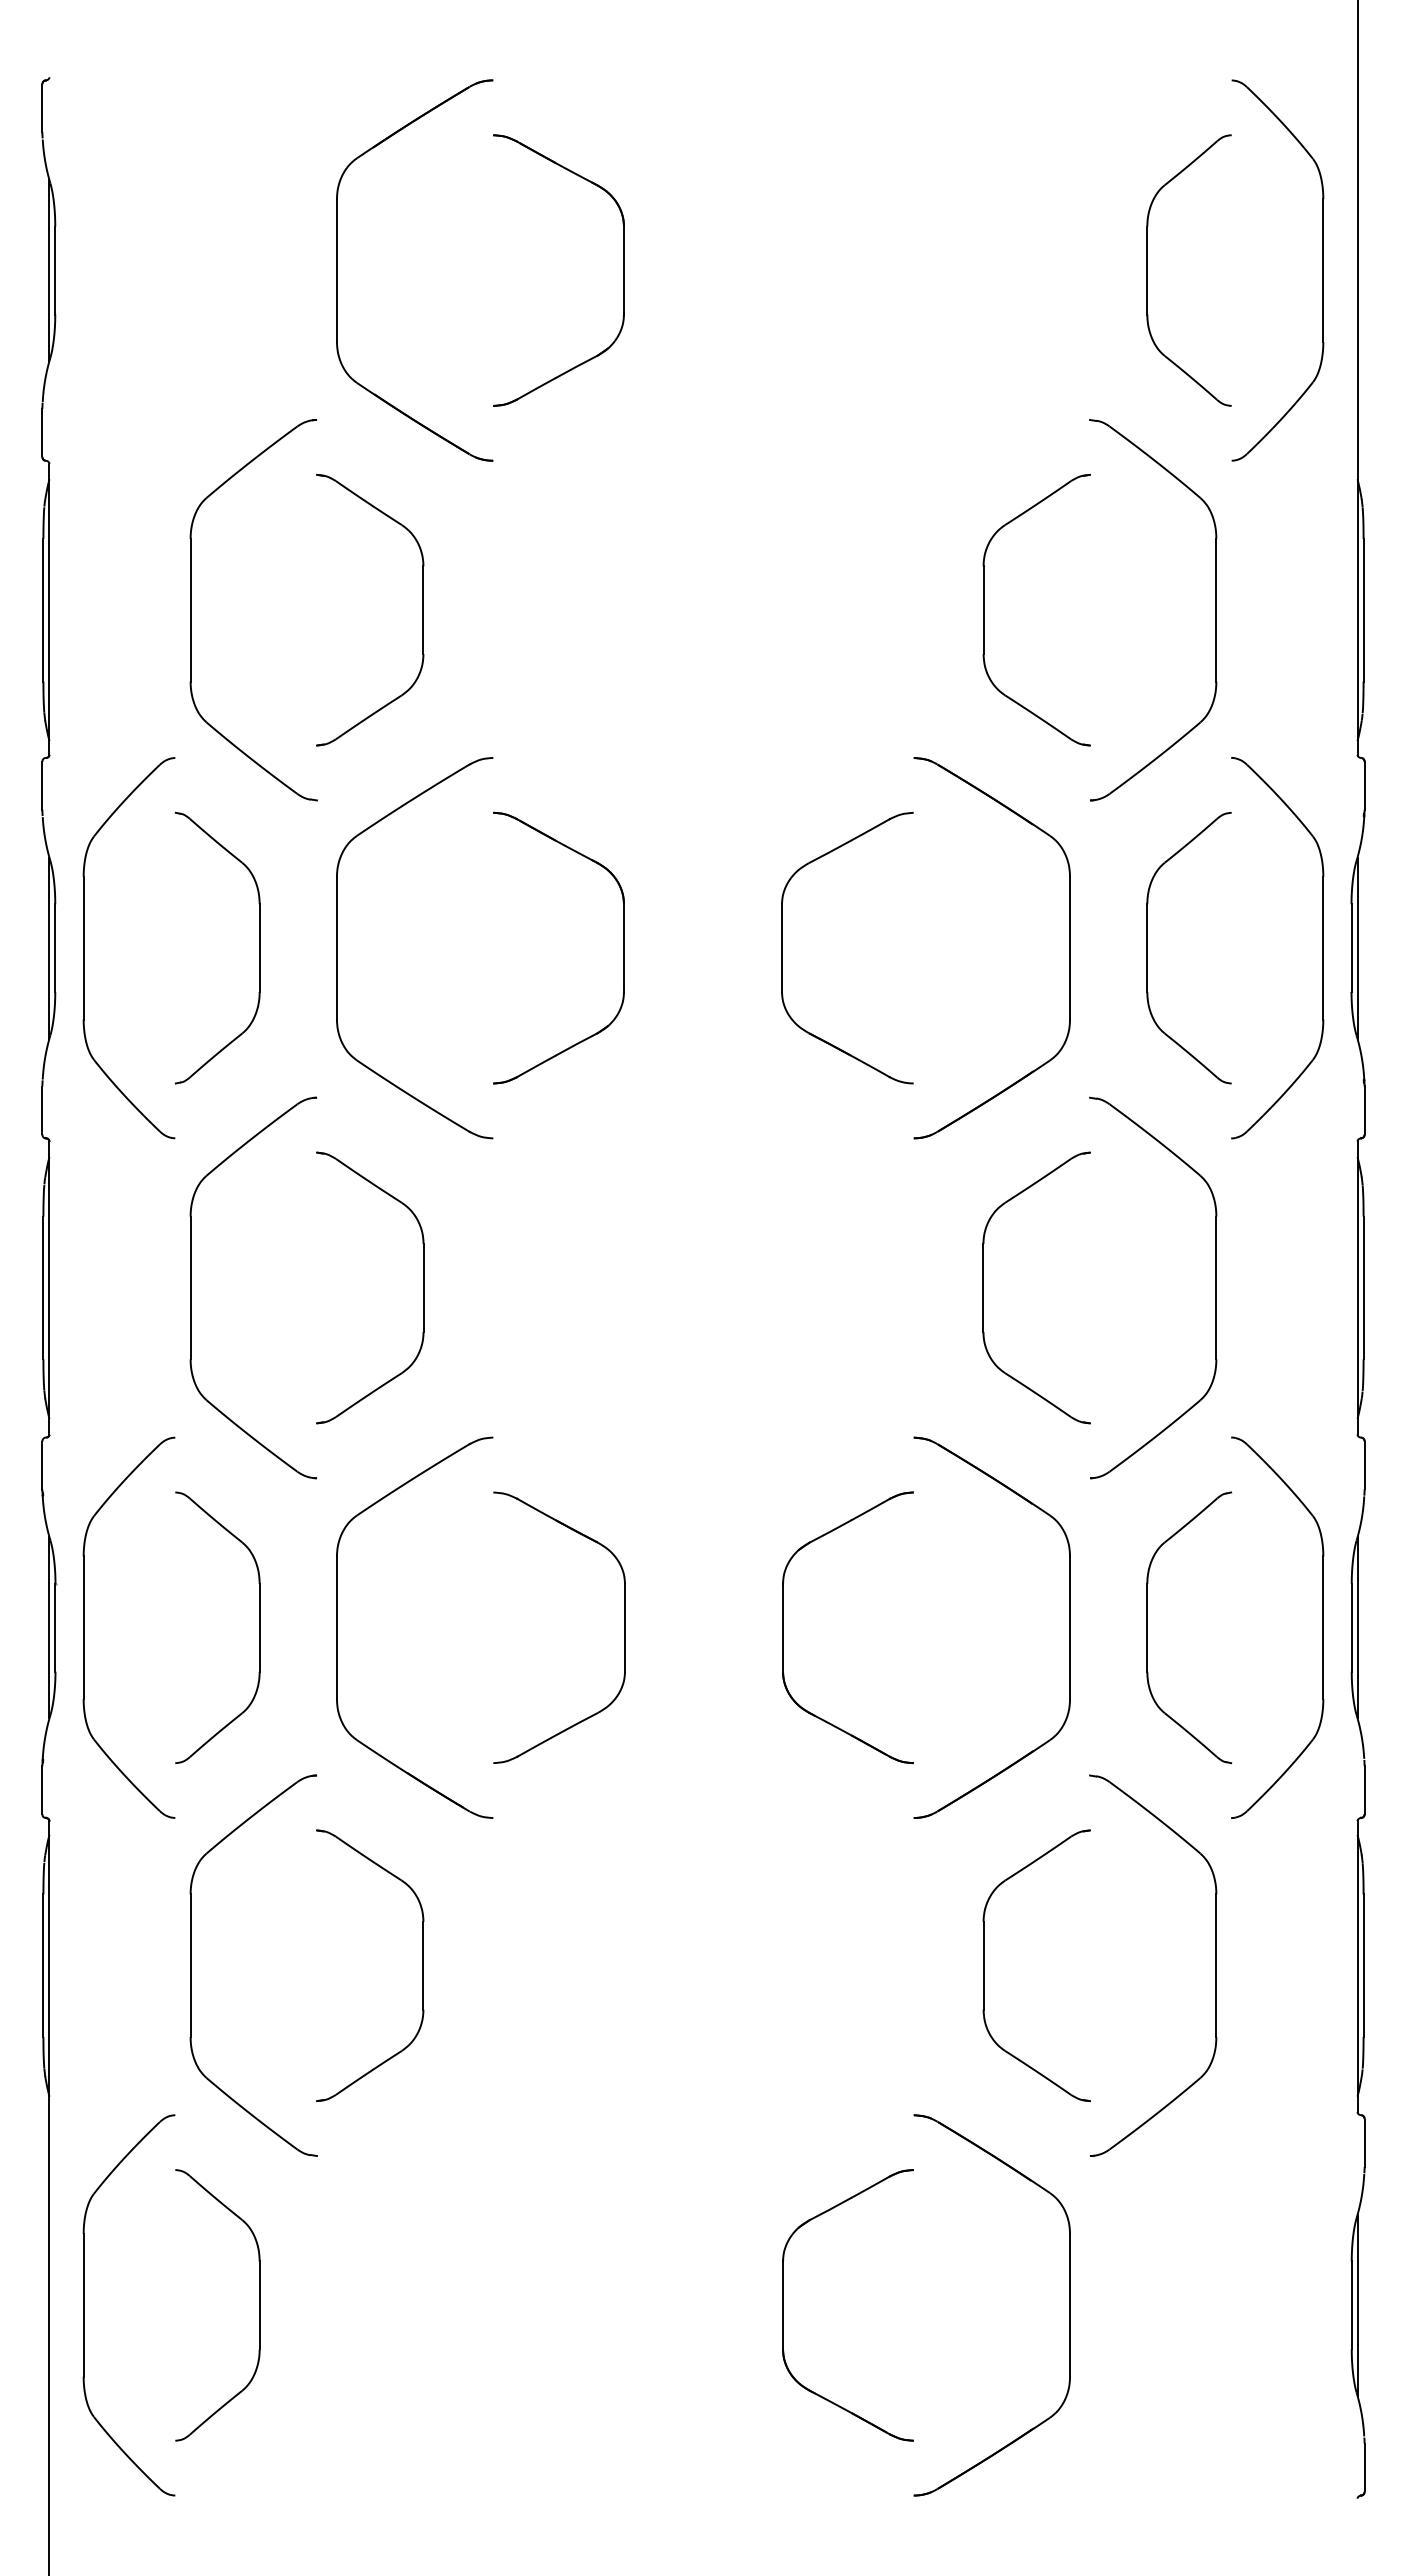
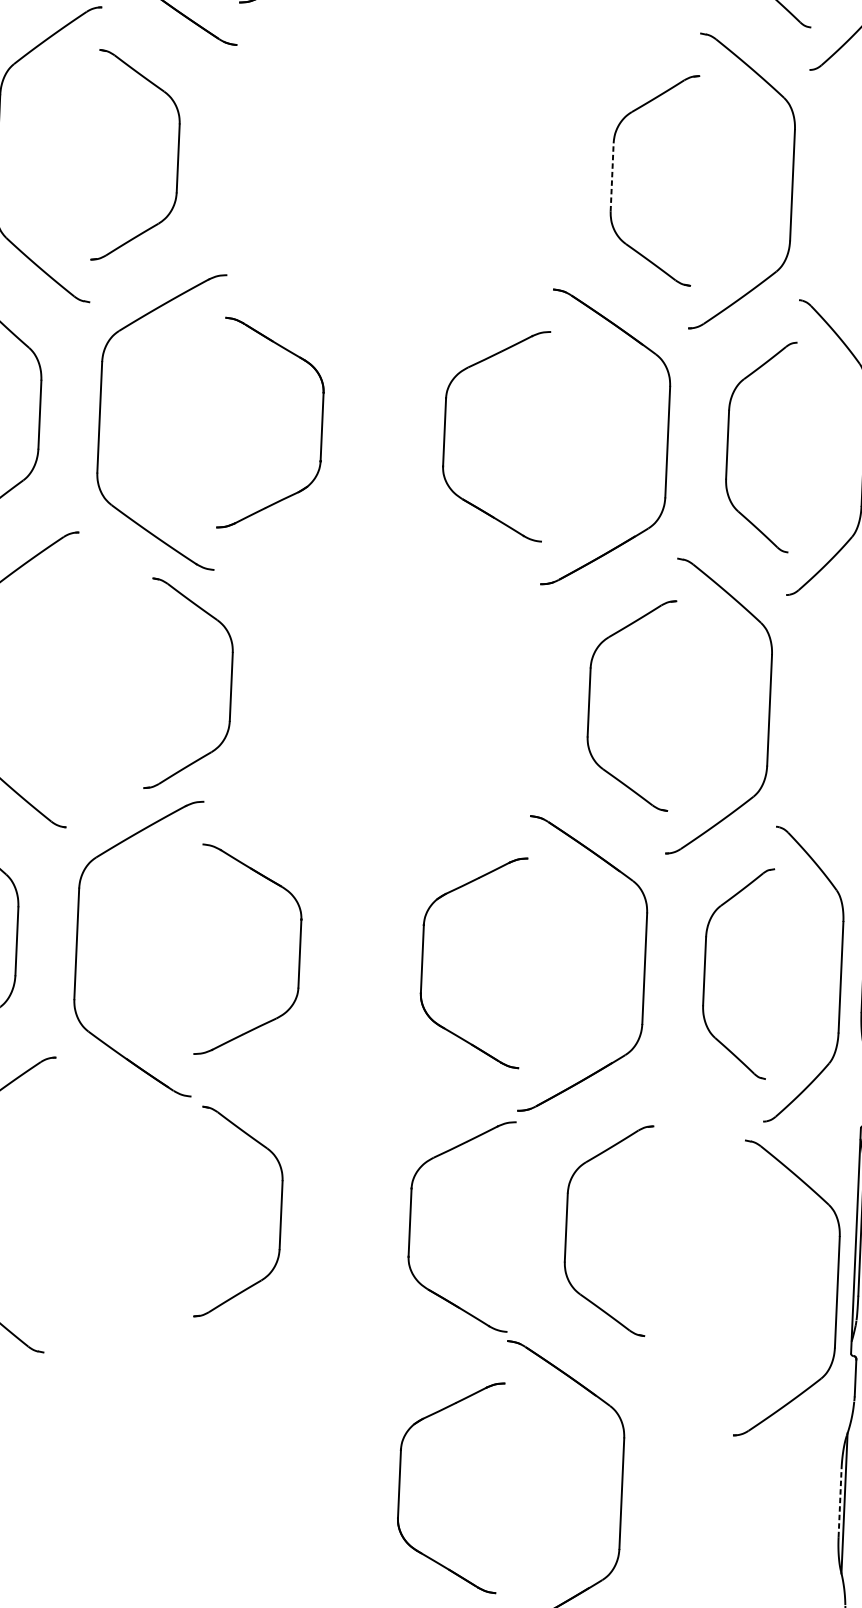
line: (983, 610) -> (612, 177), solid -> dashed
part: (423, 1287) -> (231, 686), moved
part: (422, 1965) -> (280, 1214), moved
part: (1215, 1965) -> (836, 1291), moved
part: (782, 1968) -> (410, 1222), added
line: (1351, 2305) -> (839, 1503), solid -> dashed

